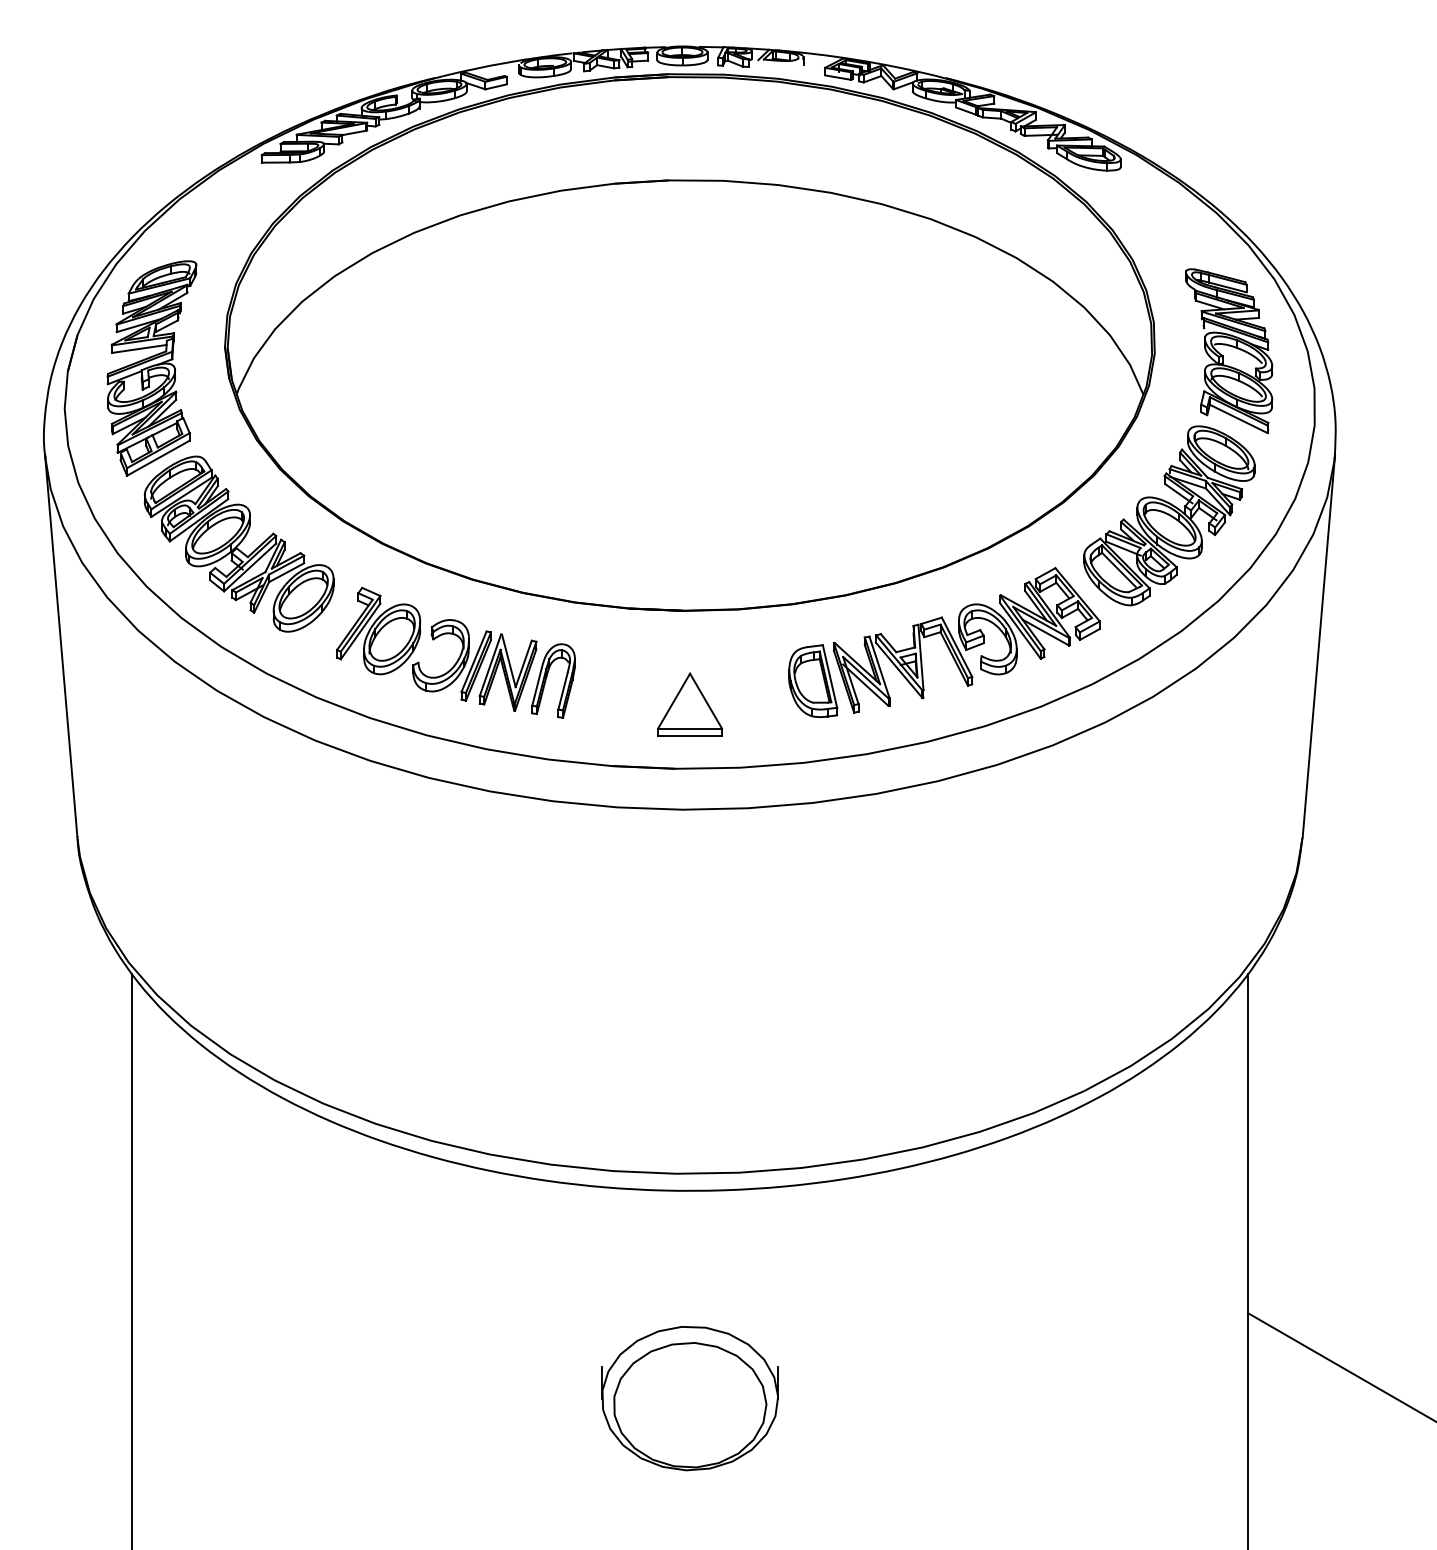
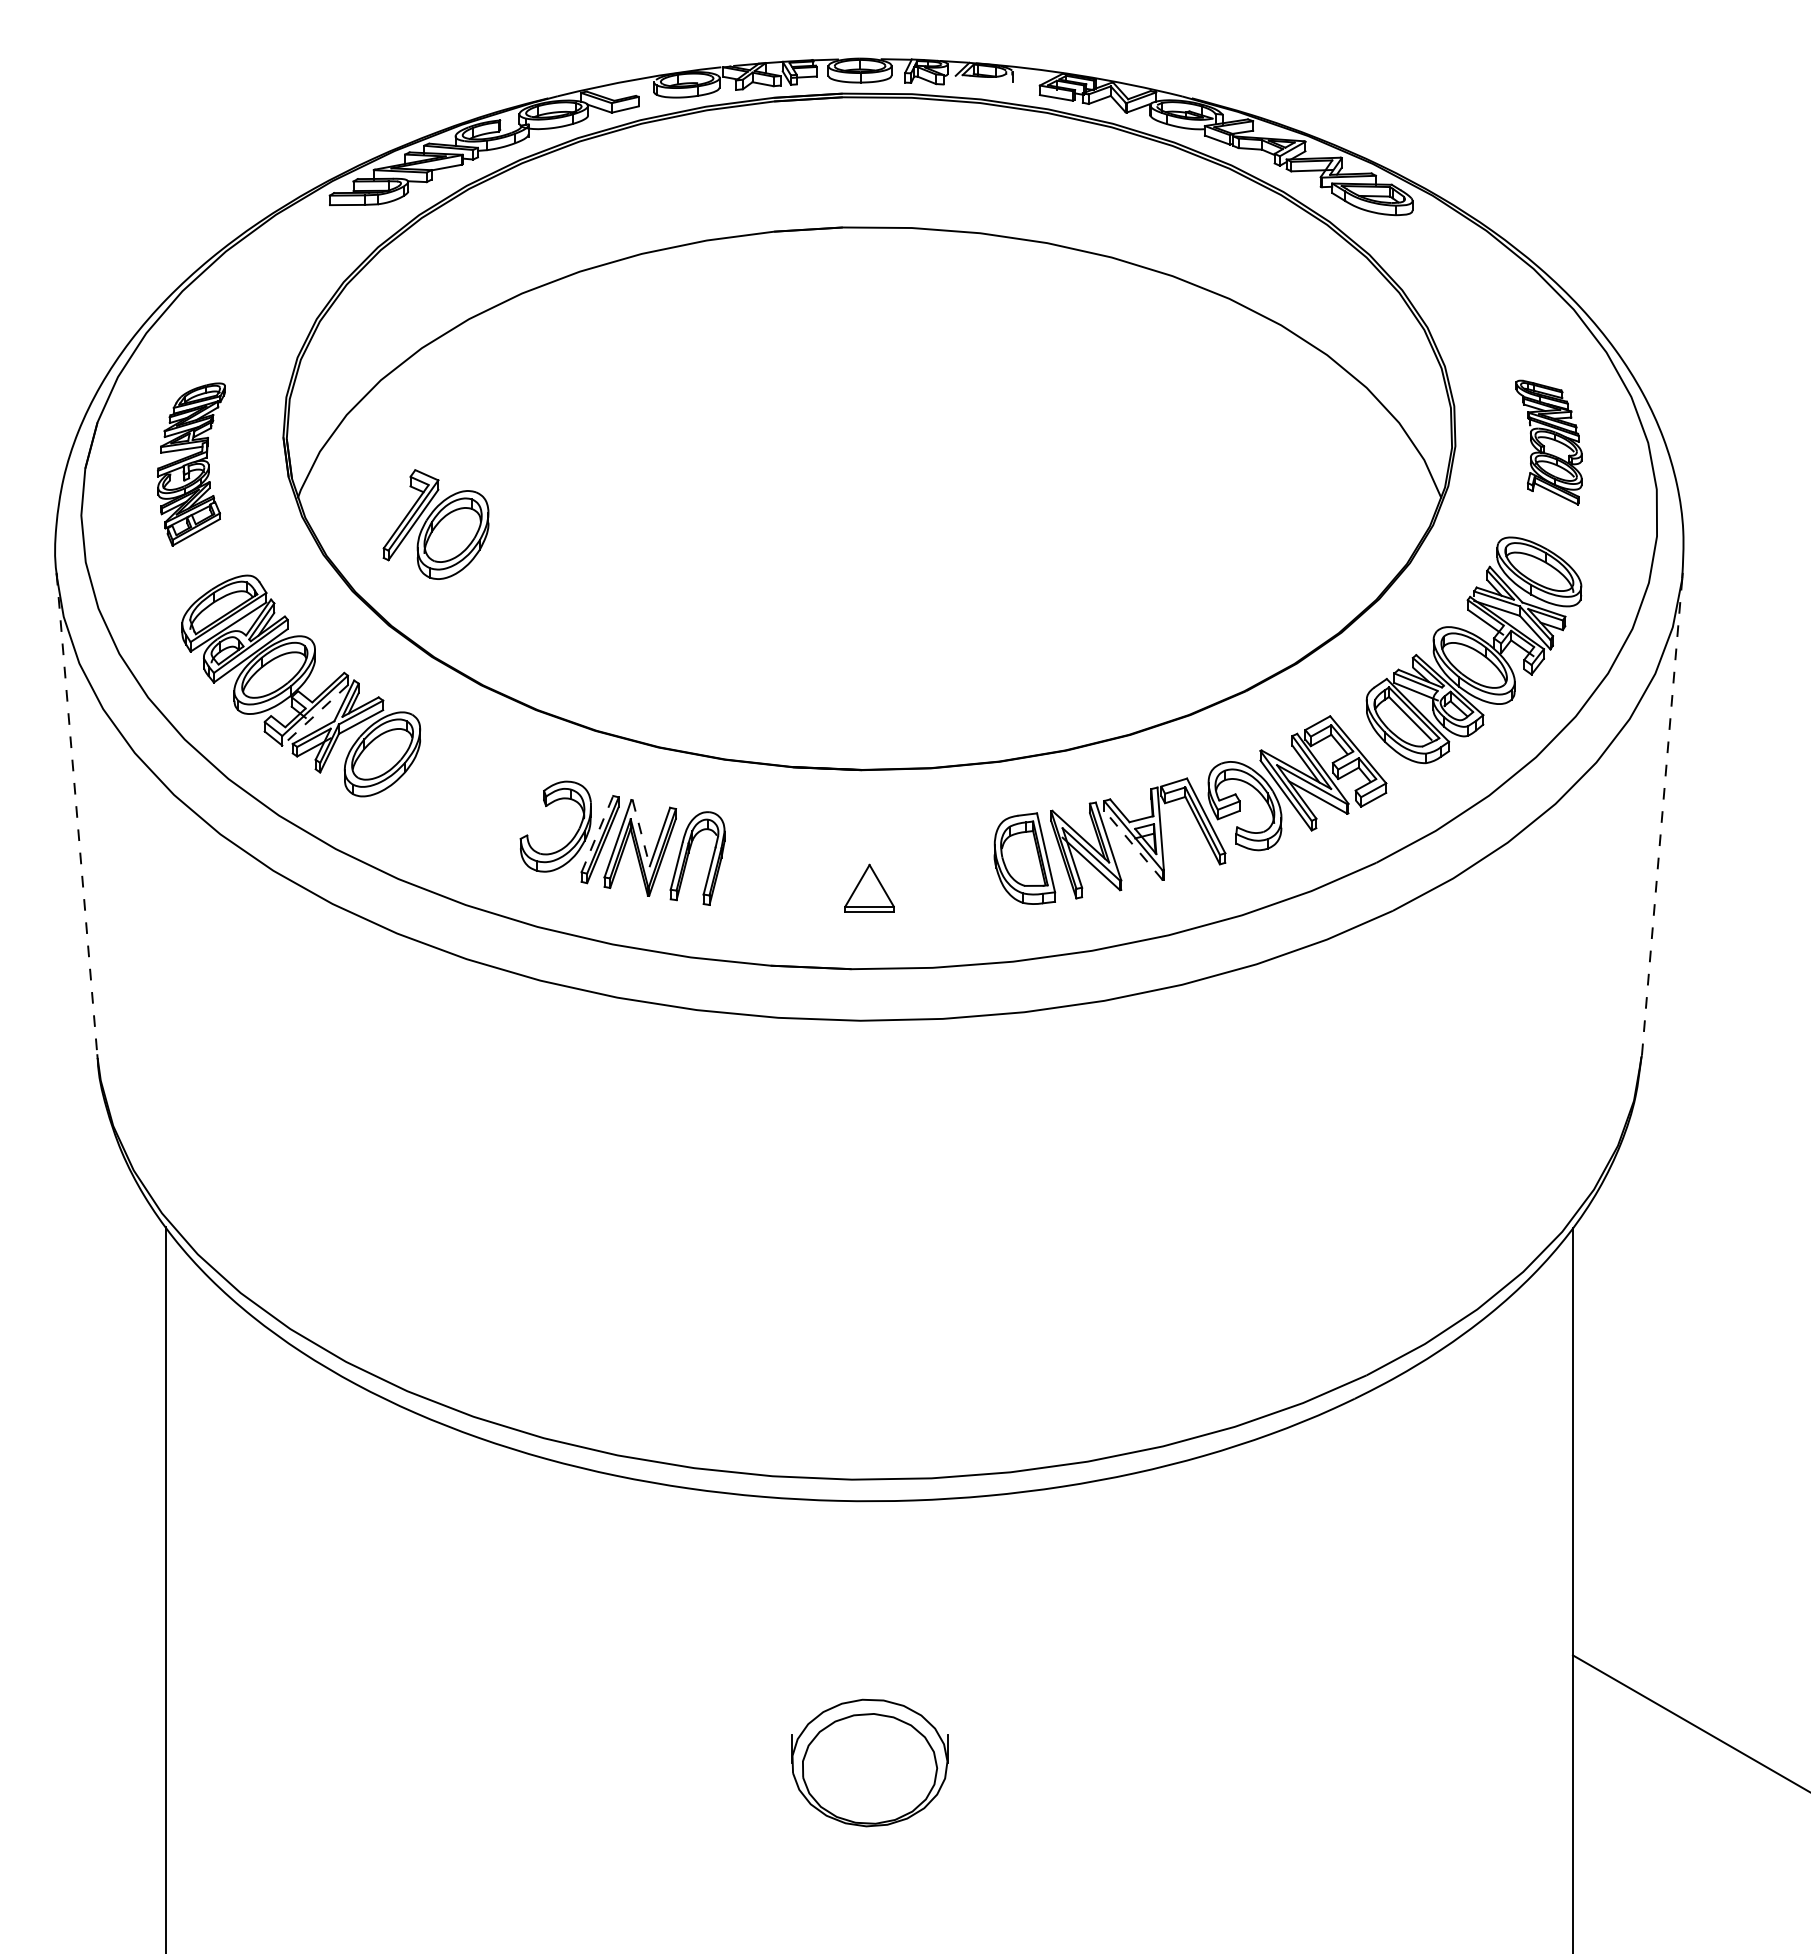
part: (1228, 350) -> (1548, 442), size x0.6
part: (152, 368) -> (191, 464), size x0.6
line: (250, 567) -> (315, 715), solid -> dashed
part: (378, 631) -> (435, 524), moved
line: (61, 646) -> (77, 814), solid -> dashed
line: (1319, 646) -> (1662, 814), solid -> dashed
line: (474, 661) -> (597, 833), solid -> dashed
line: (509, 661) -> (641, 833), solid -> dashed
line: (899, 669) -> (1133, 844), solid -> dashed
part: (689, 704) -> (869, 888), size x0.6
part: (689, 1398) -> (869, 1762), size x0.7

